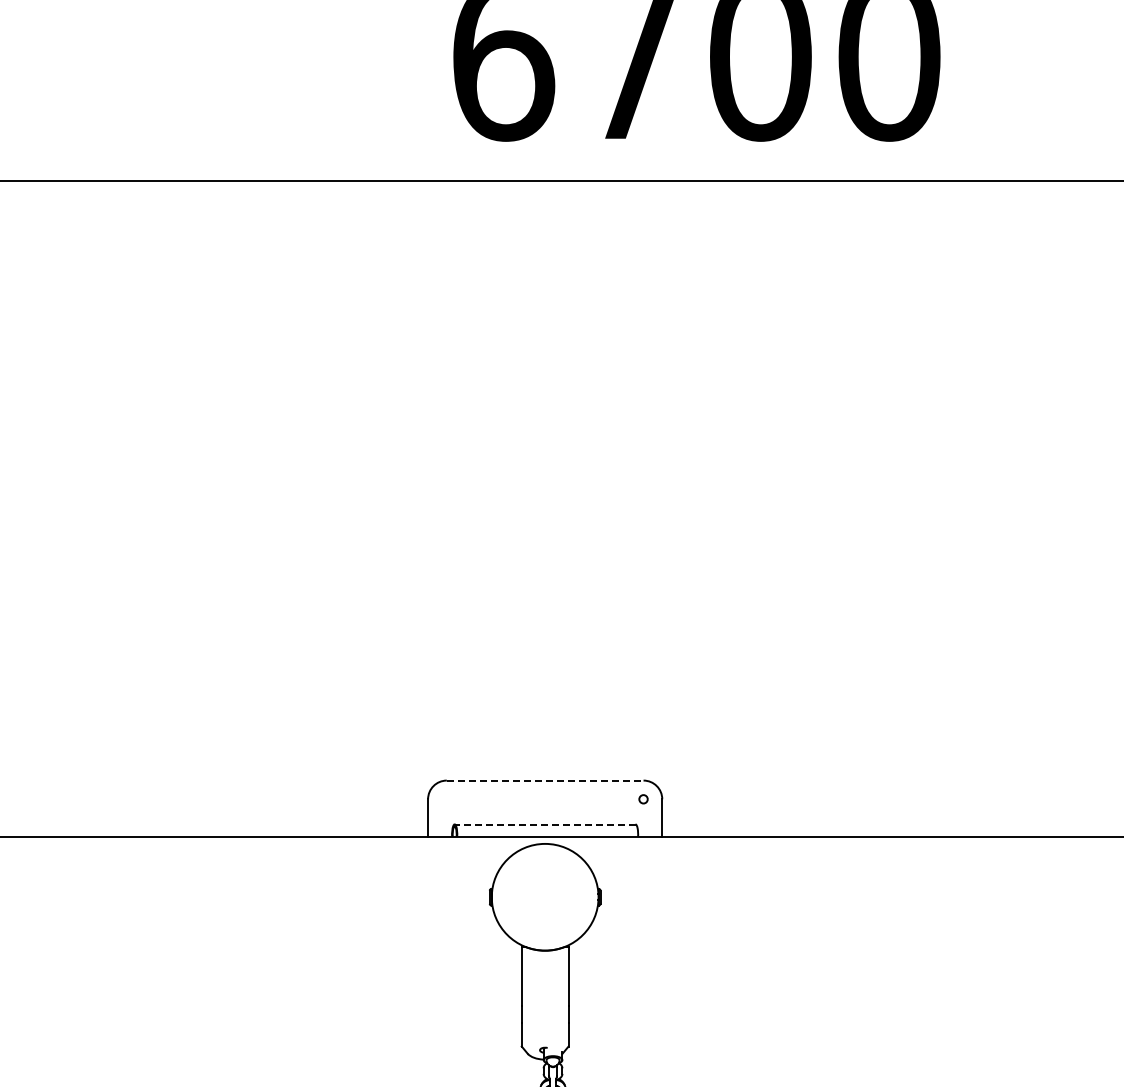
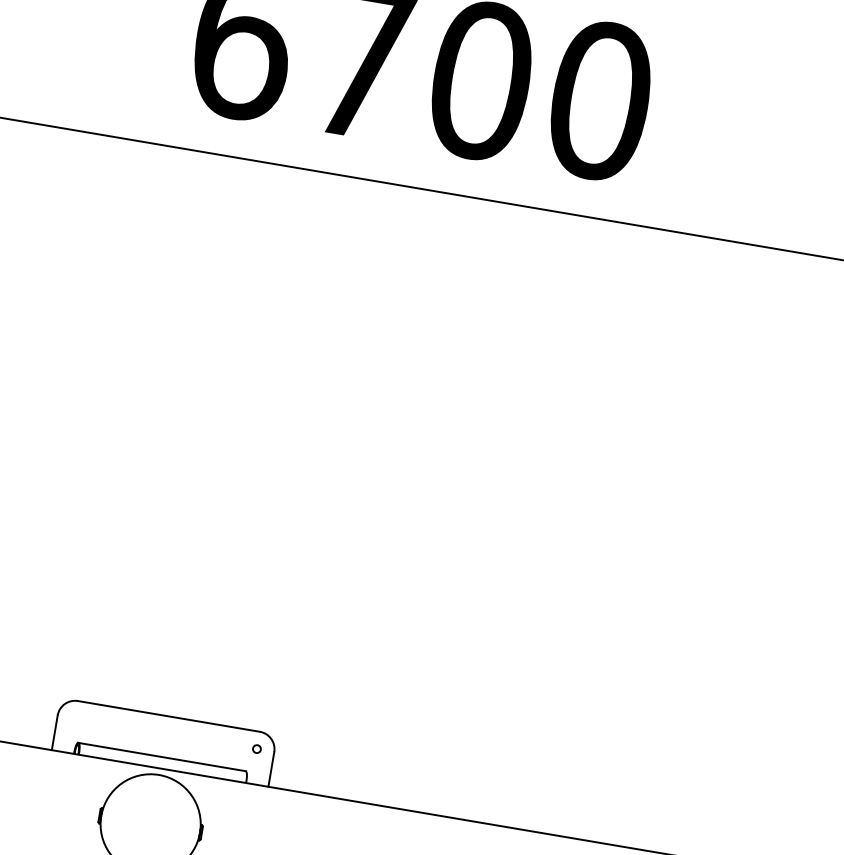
line: (545, 780) -> (169, 716), dashed -> solid
line: (544, 824) -> (161, 756), dashed -> solid

